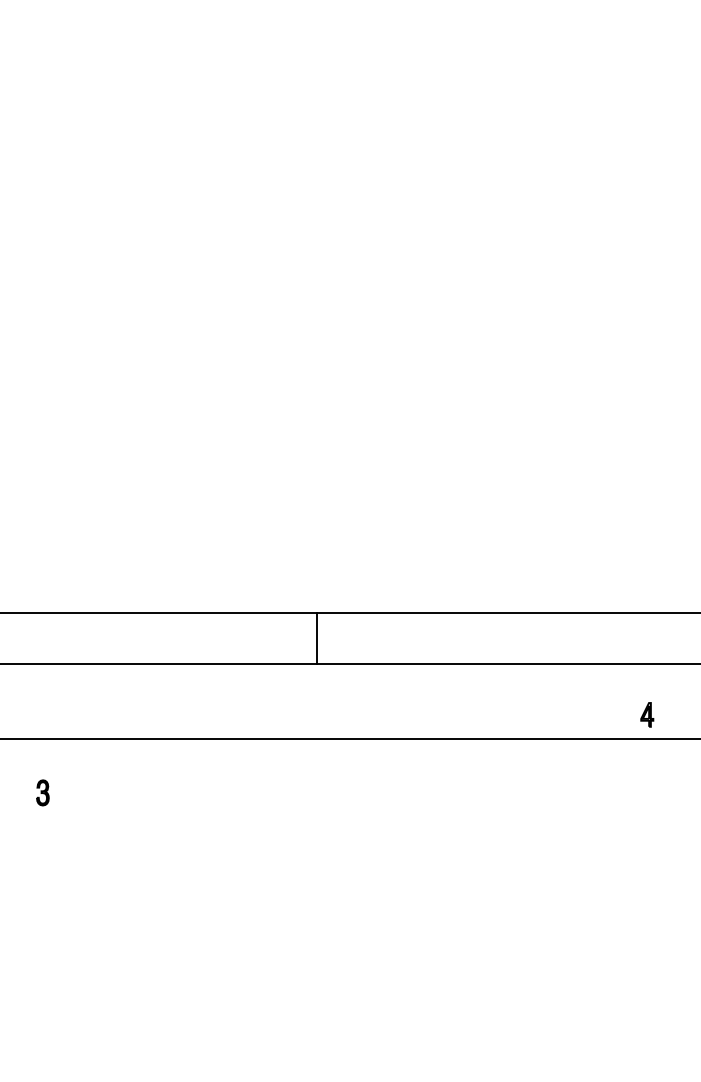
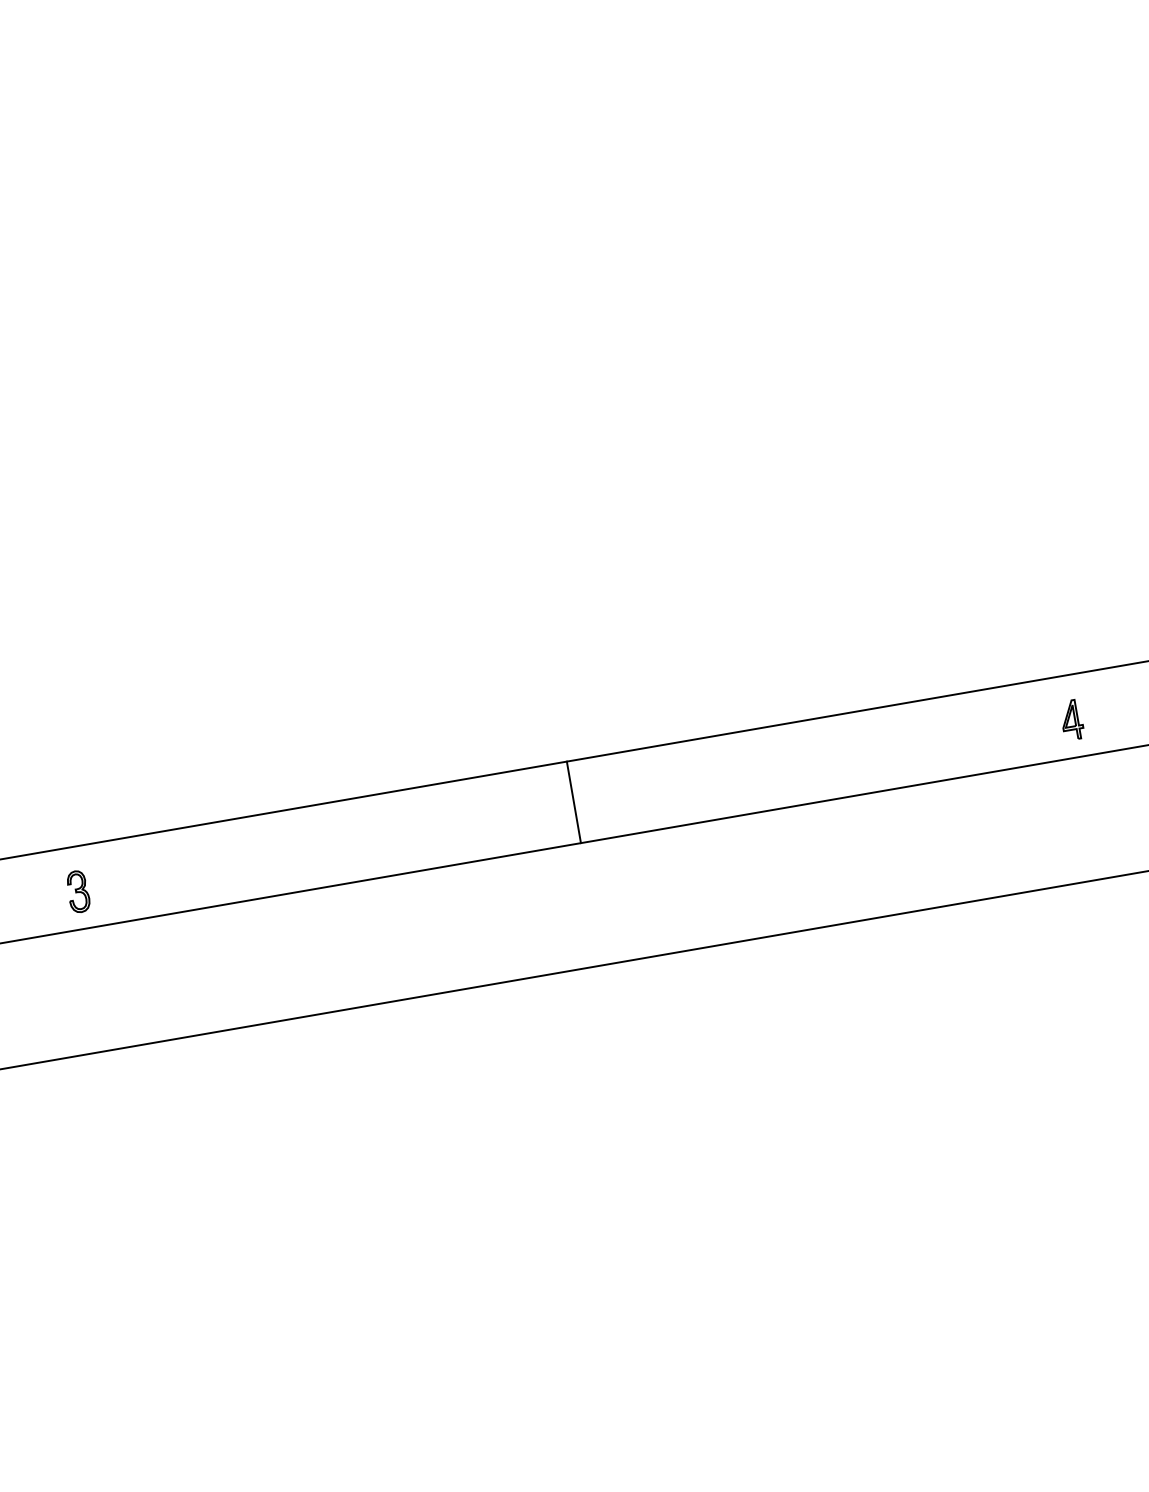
line: (316, 638) -> (573, 802), moved
part: (647, 714) -> (1072, 719), moved
part: (42, 792) -> (77, 891), moved

